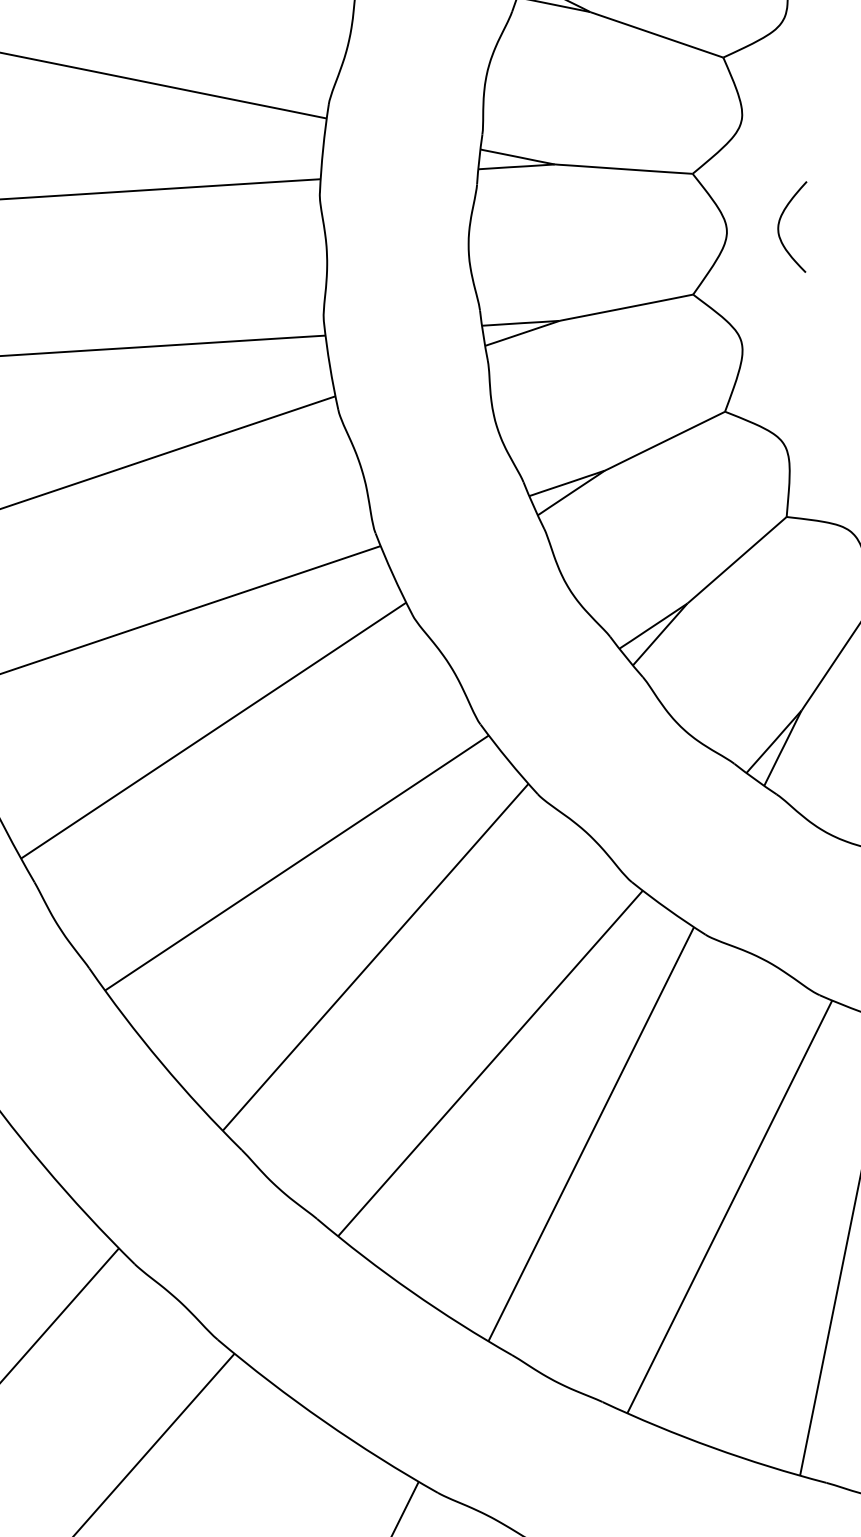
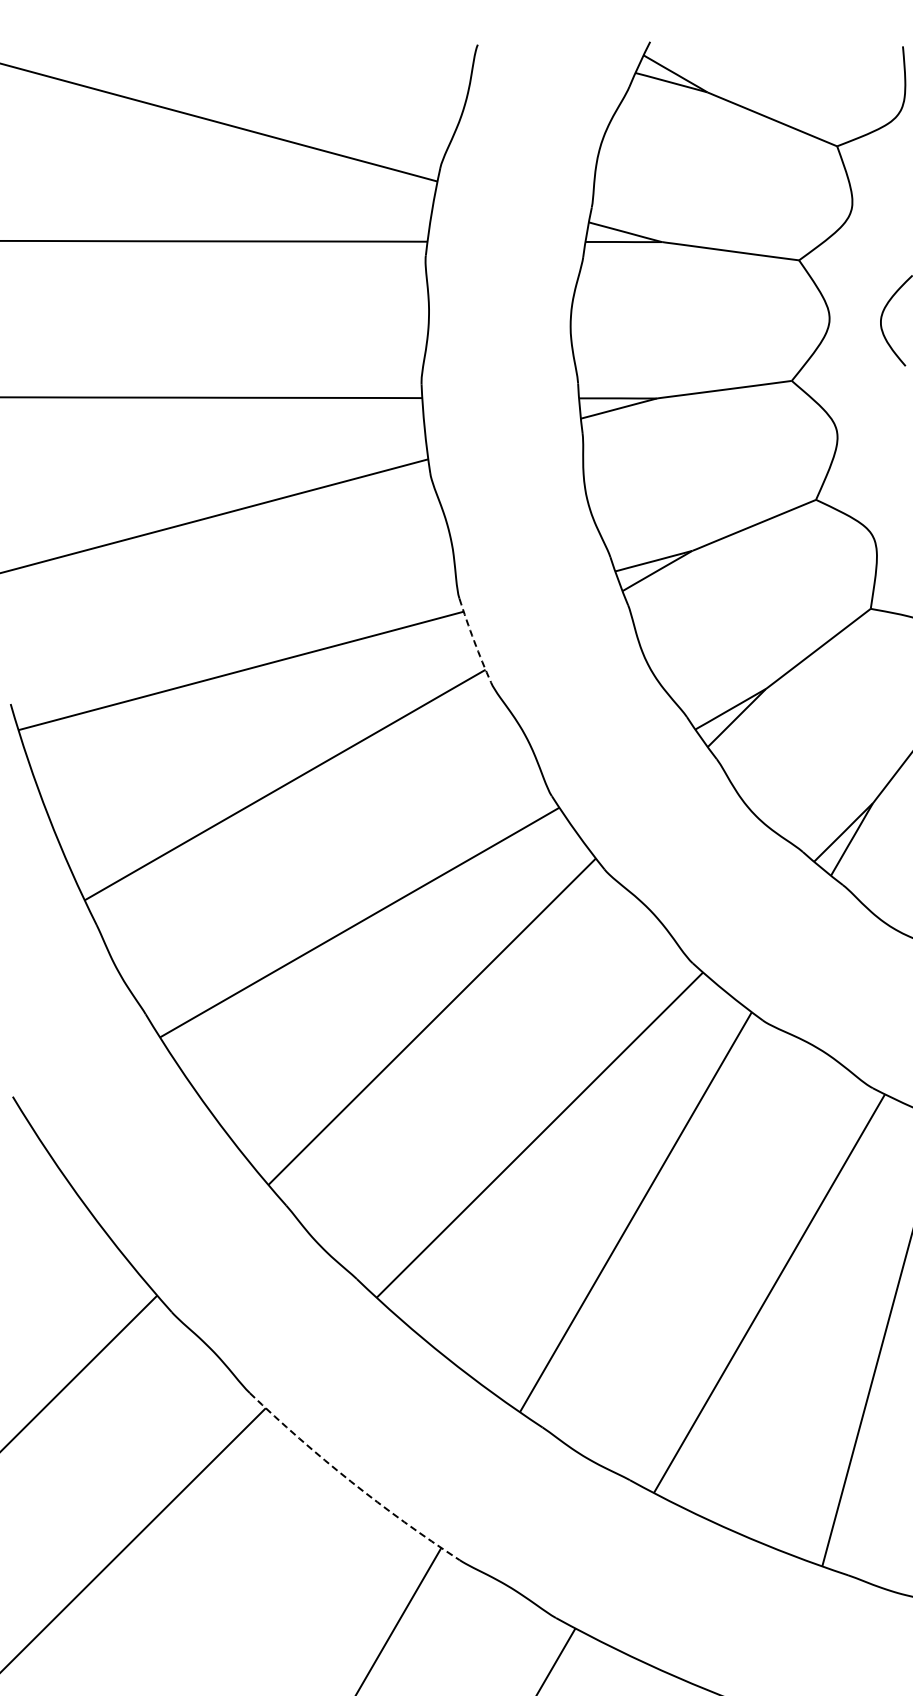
arc: (393, 575) -> (474, 641), solid -> dashed
arc: (323, 1421) -> (350, 1481), solid -> dashed

